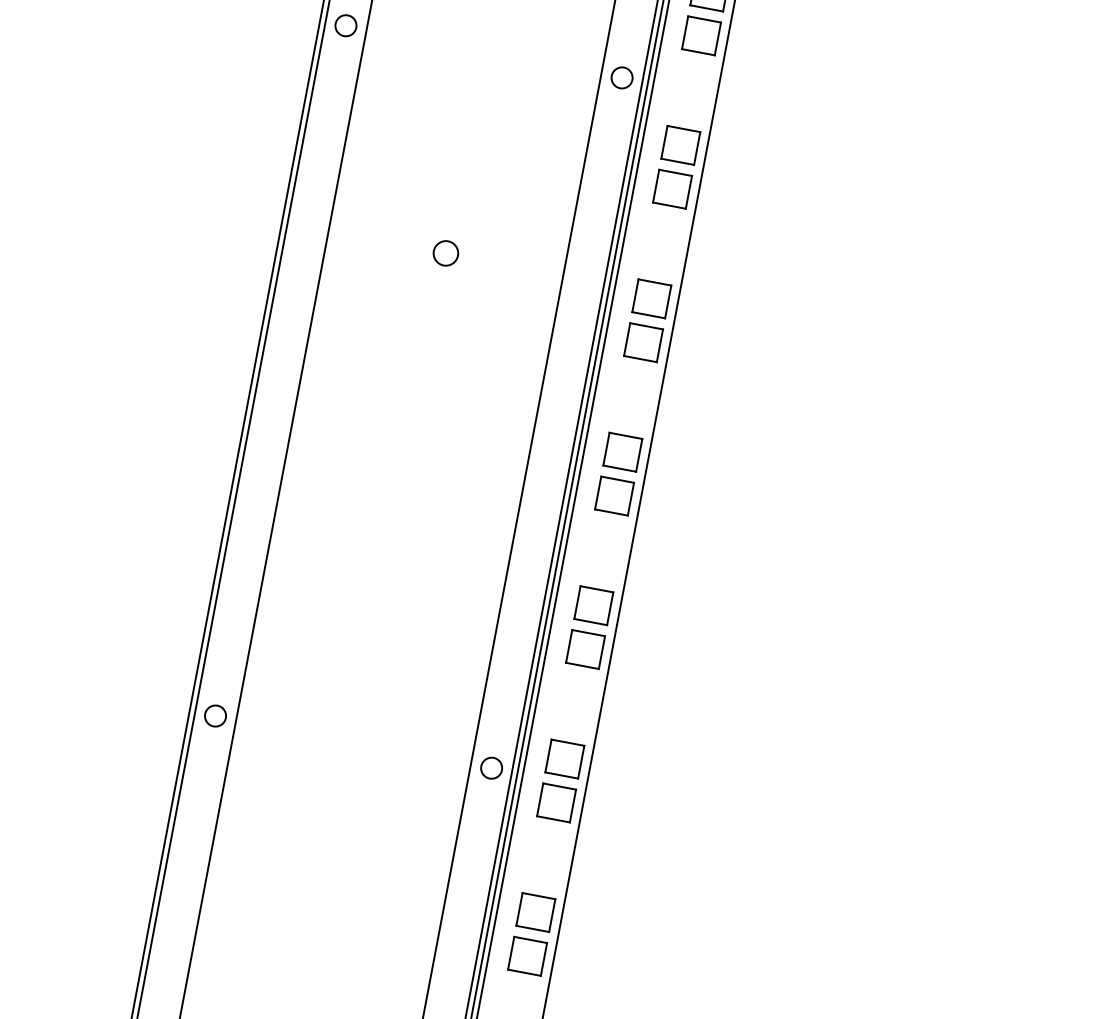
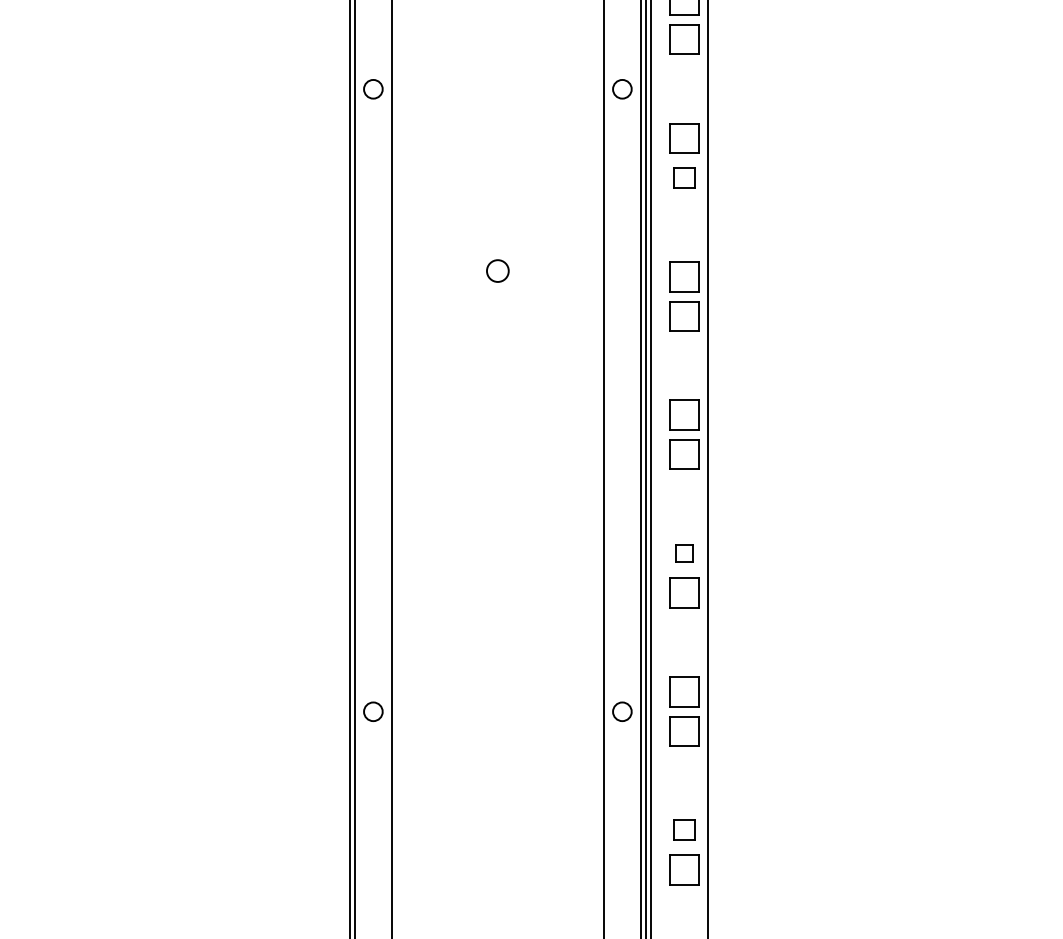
part: (672, 188) -> (684, 177), size x0.7
part: (593, 605) -> (684, 553), size x0.6
part: (535, 911) -> (684, 829), size x0.7

